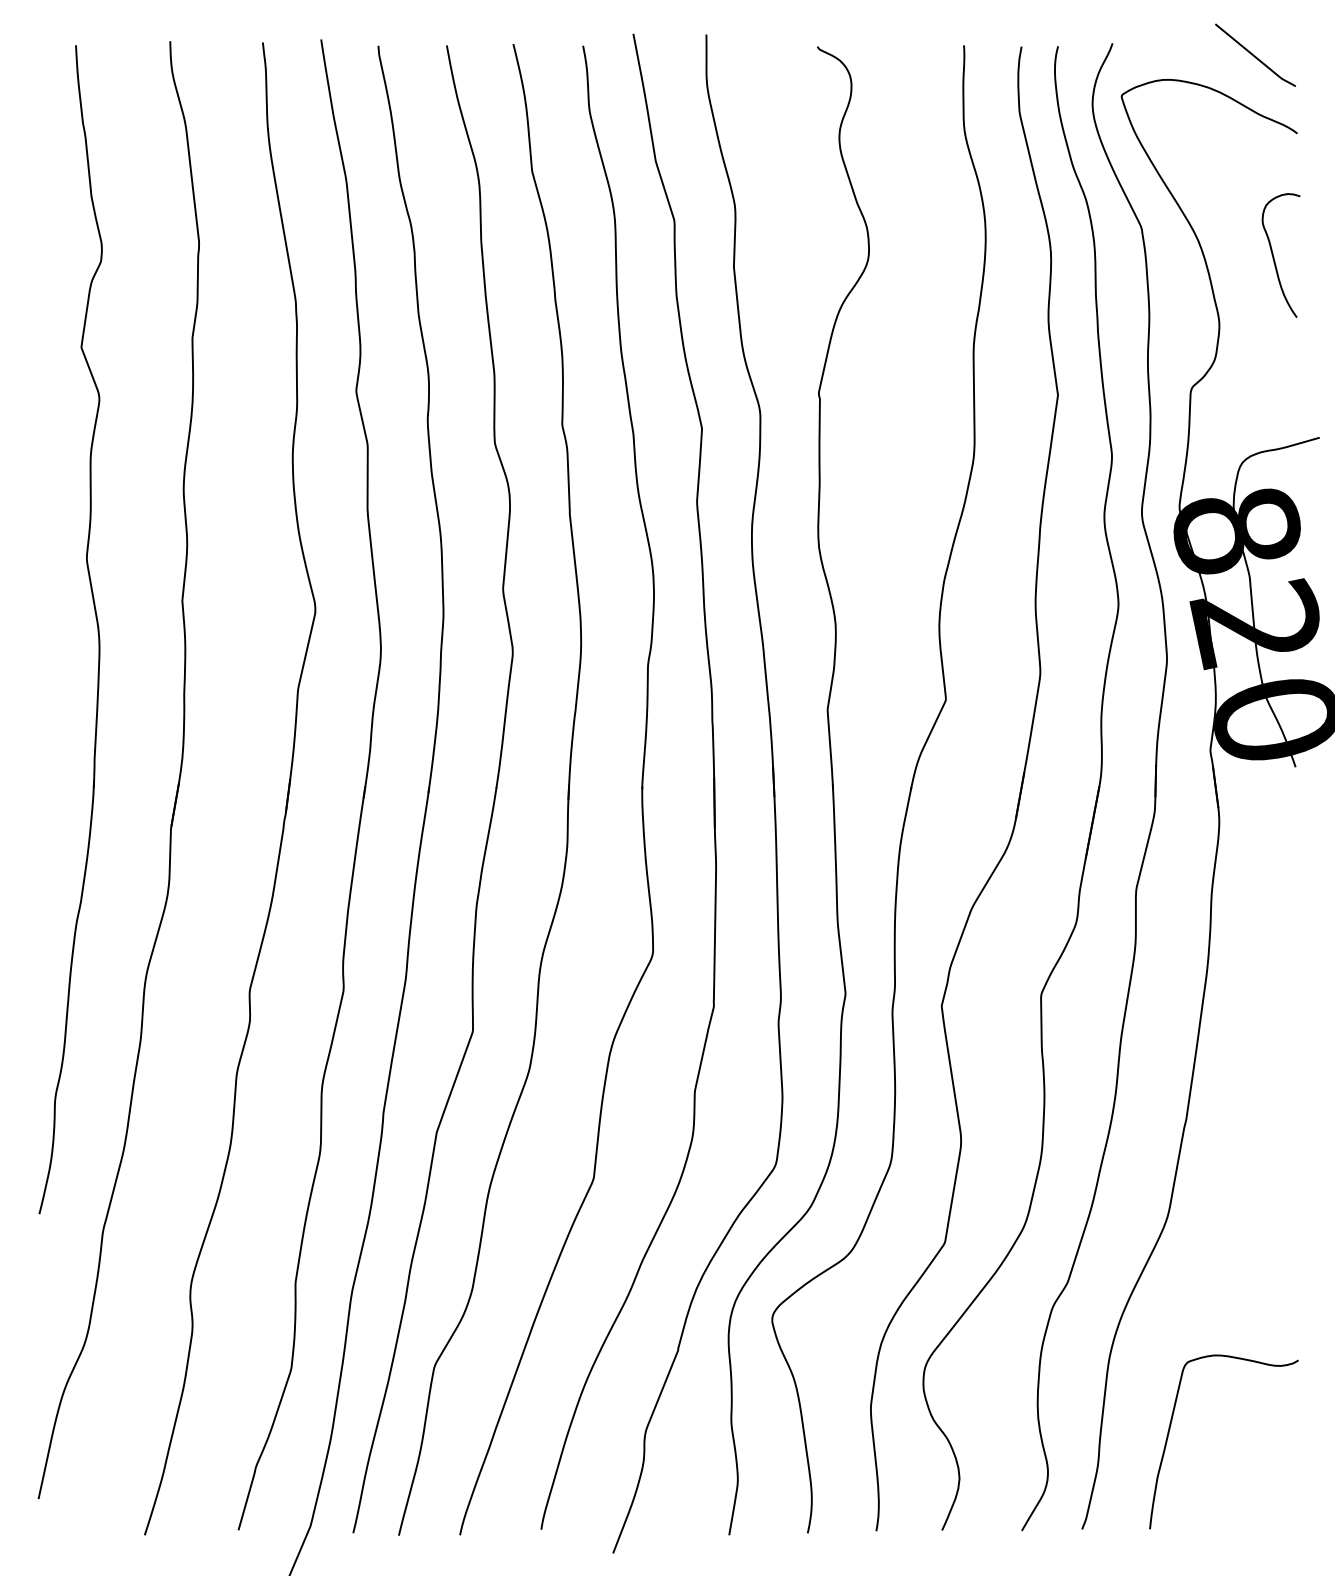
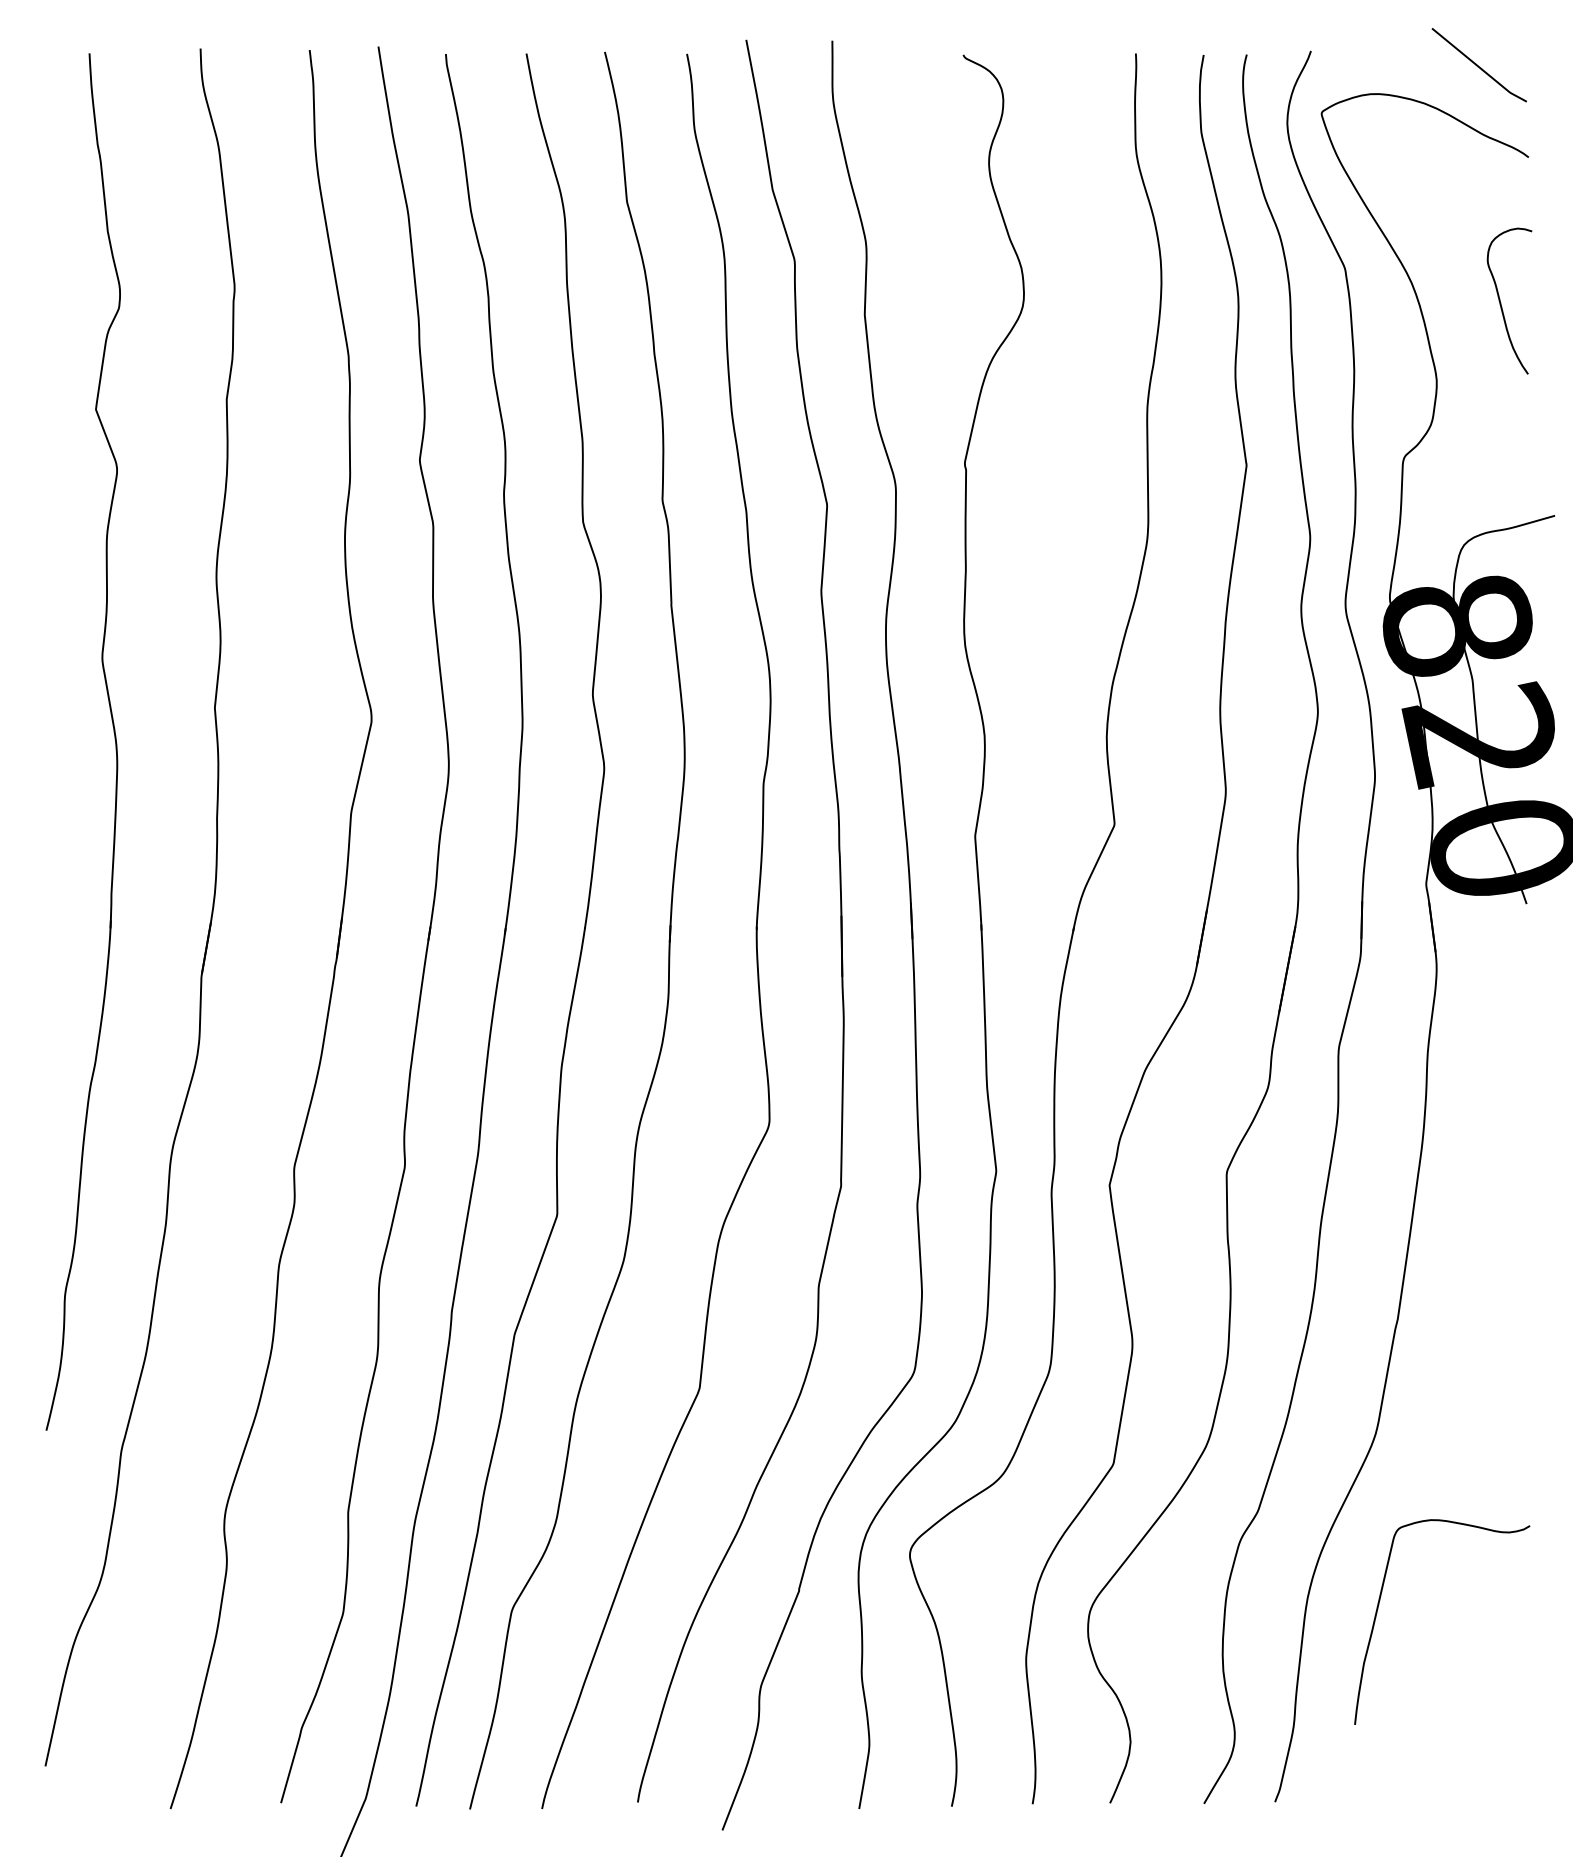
curve: (1169, 1431) -> (1378, 1609), moved

